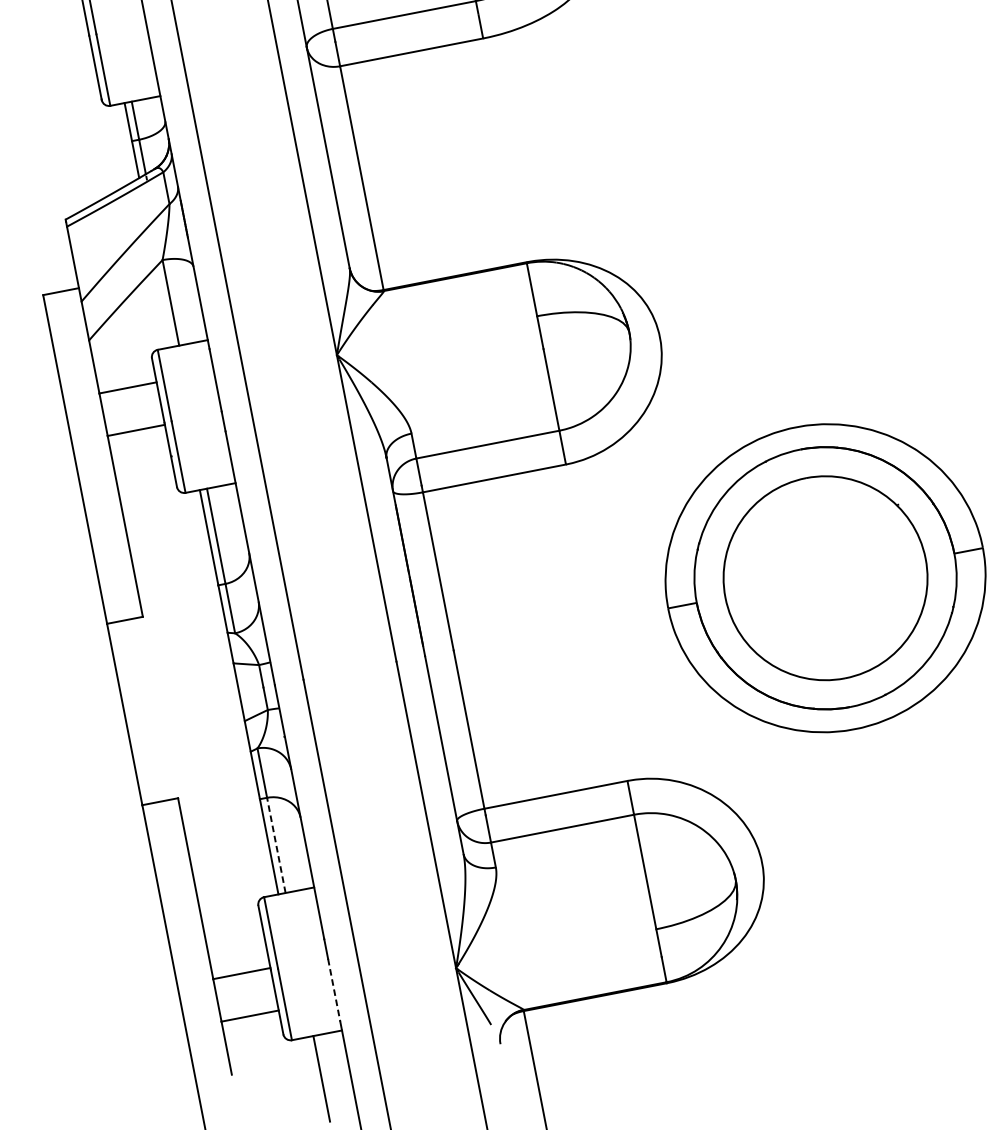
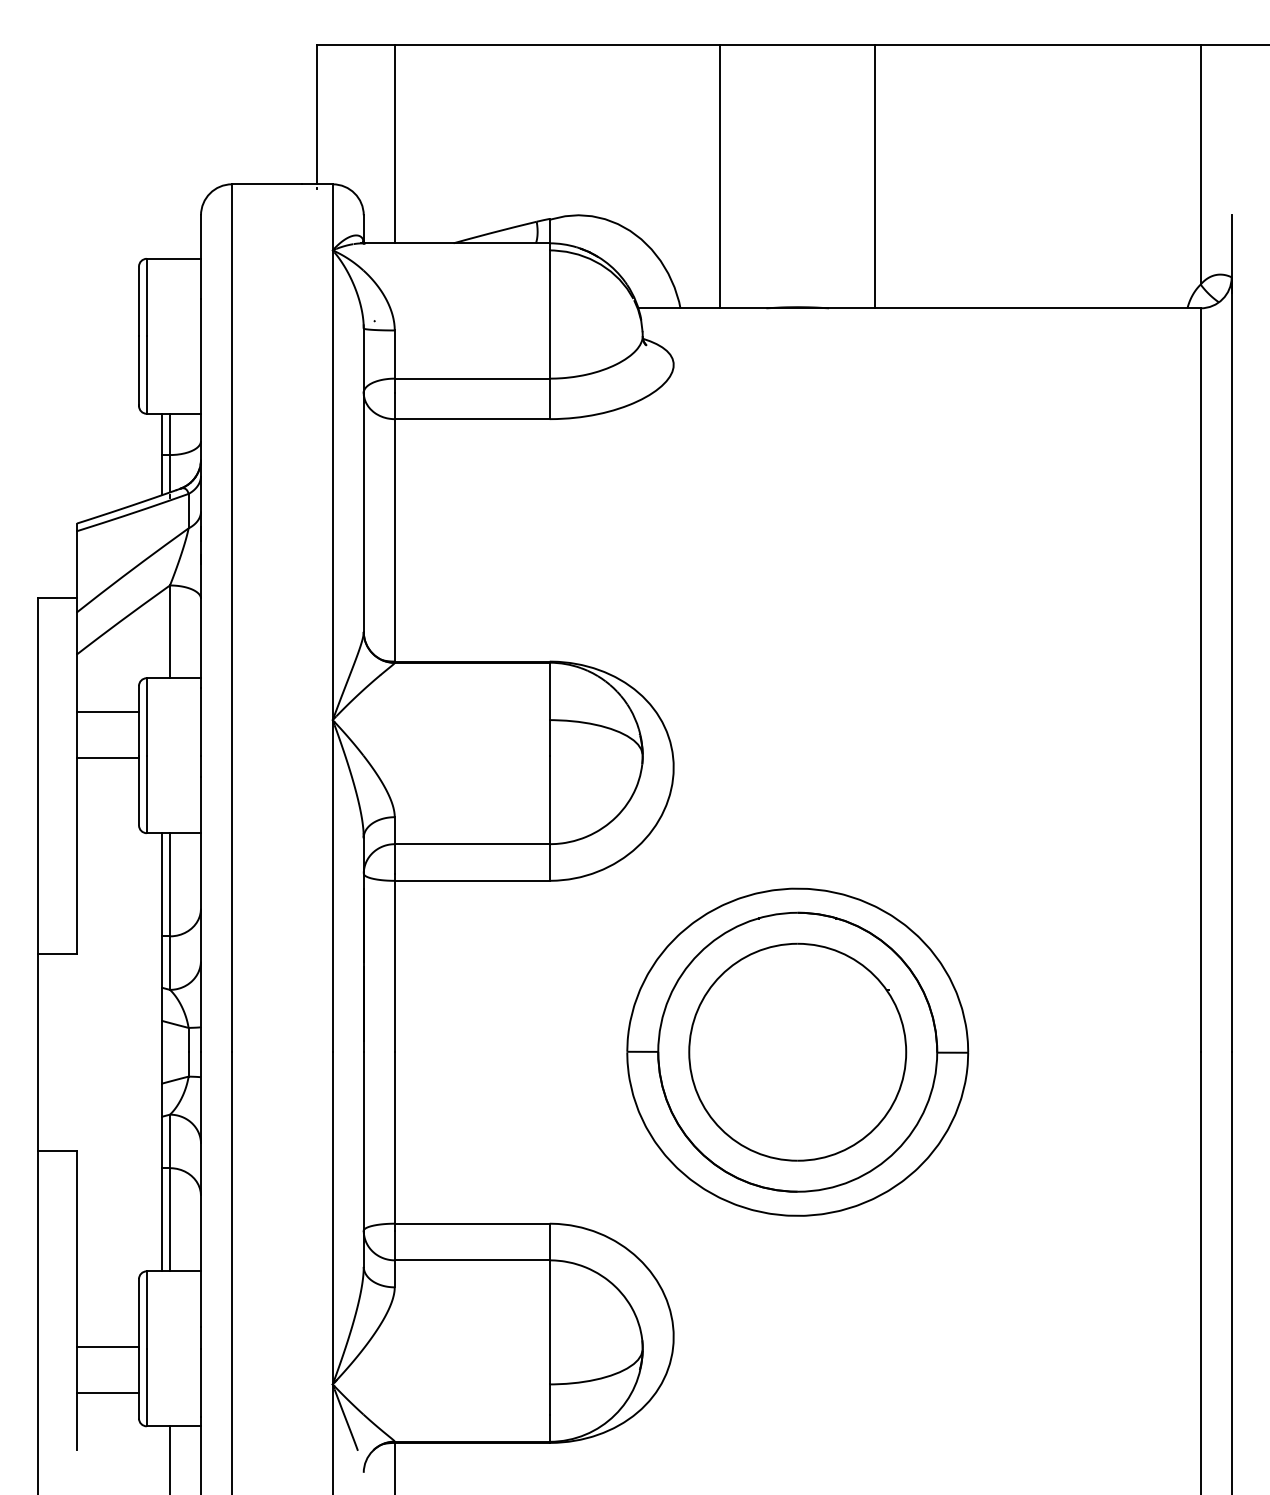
line: (276, 845) -> (170, 1219), dashed -> solid
line: (334, 989) -> (201, 1382), dashed -> solid

